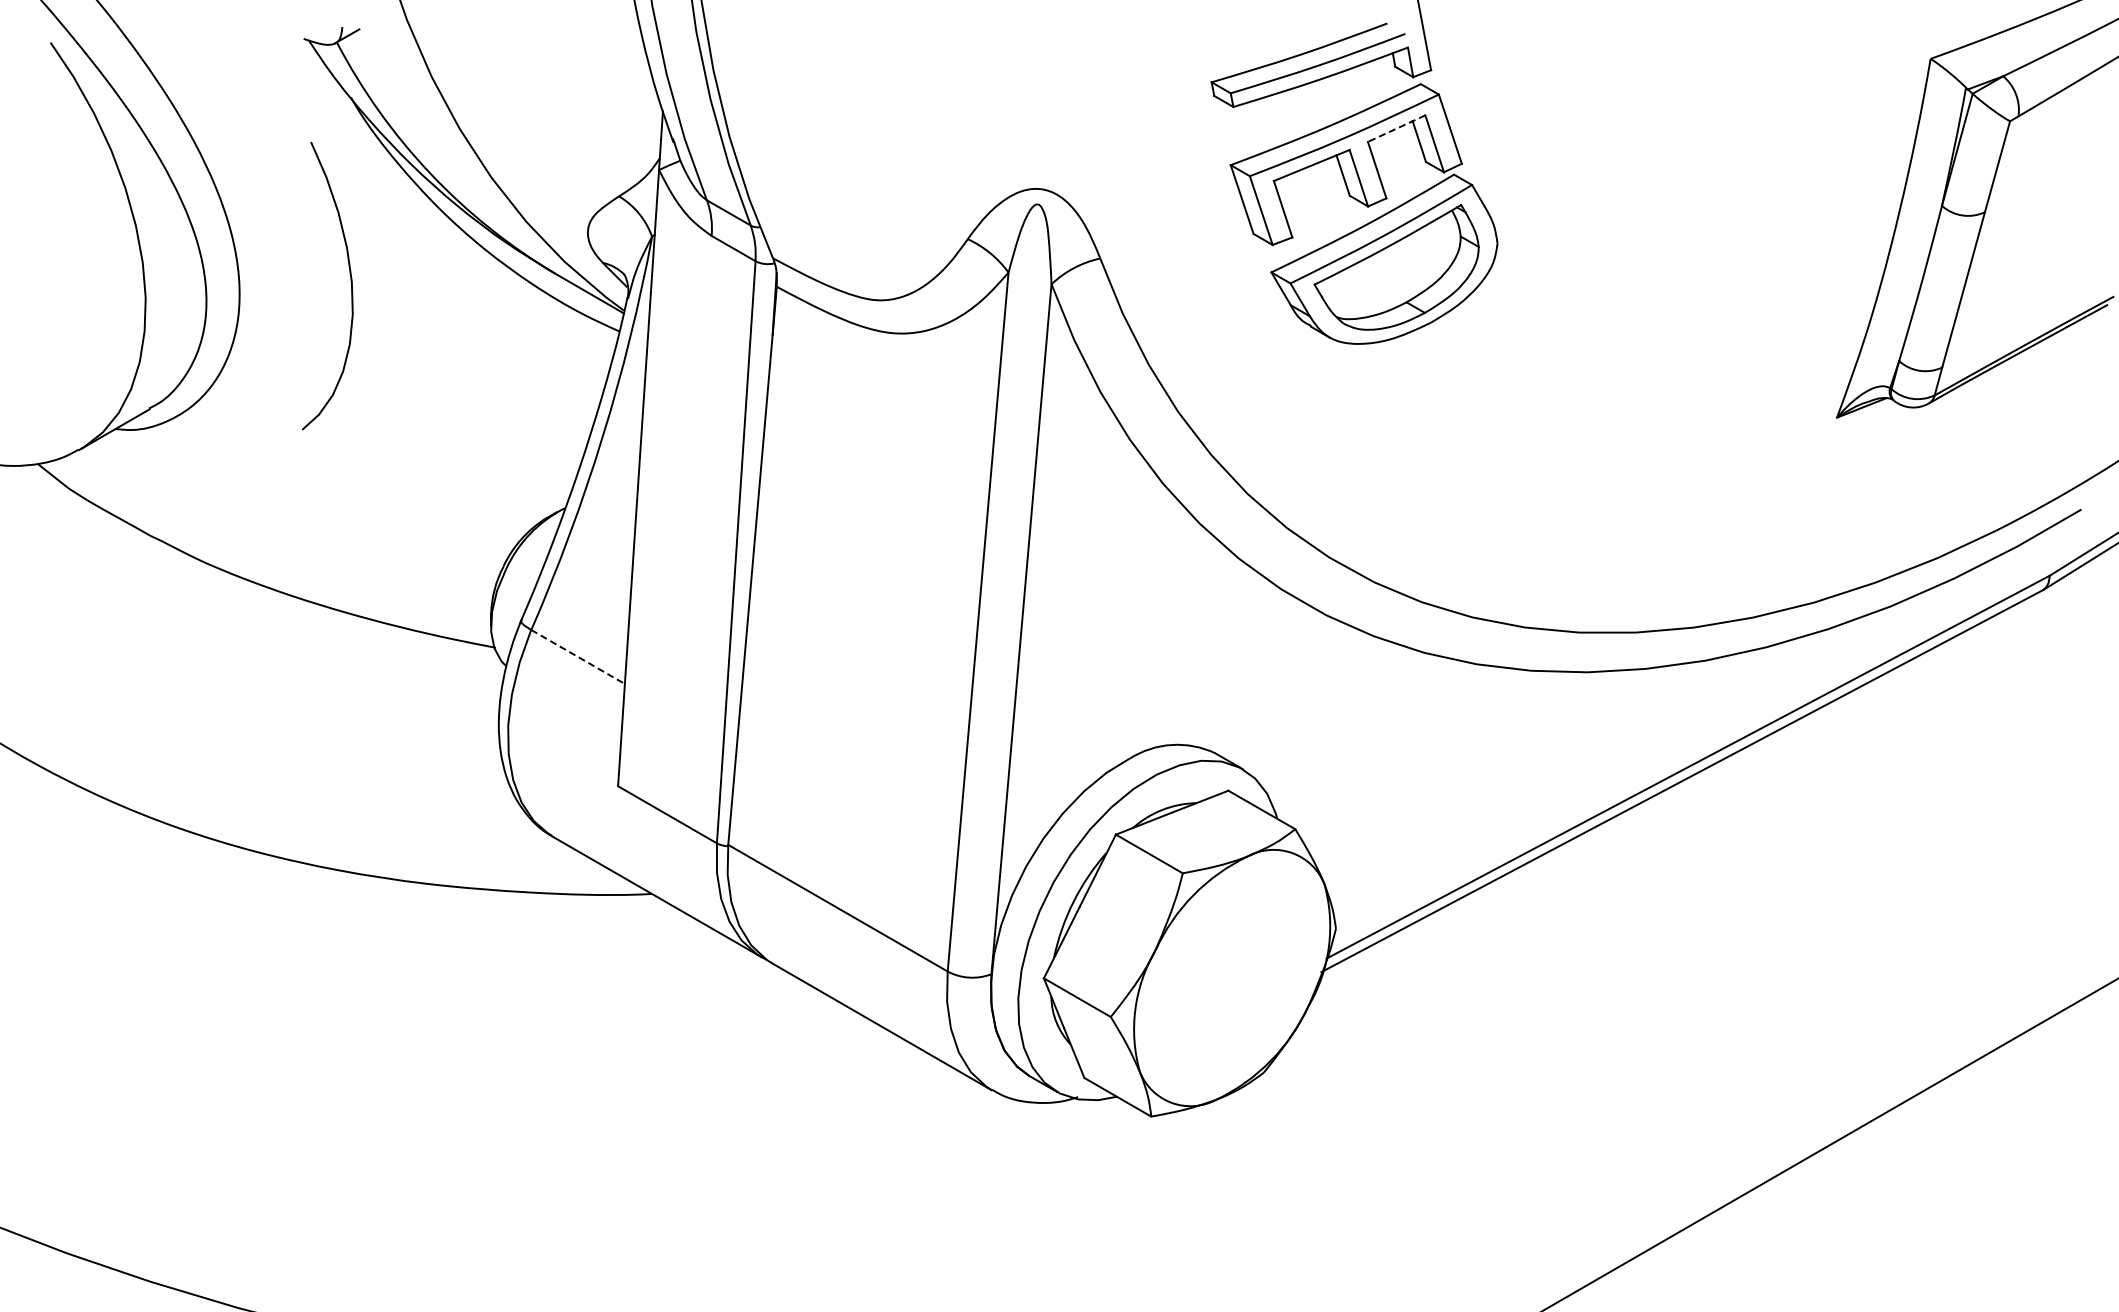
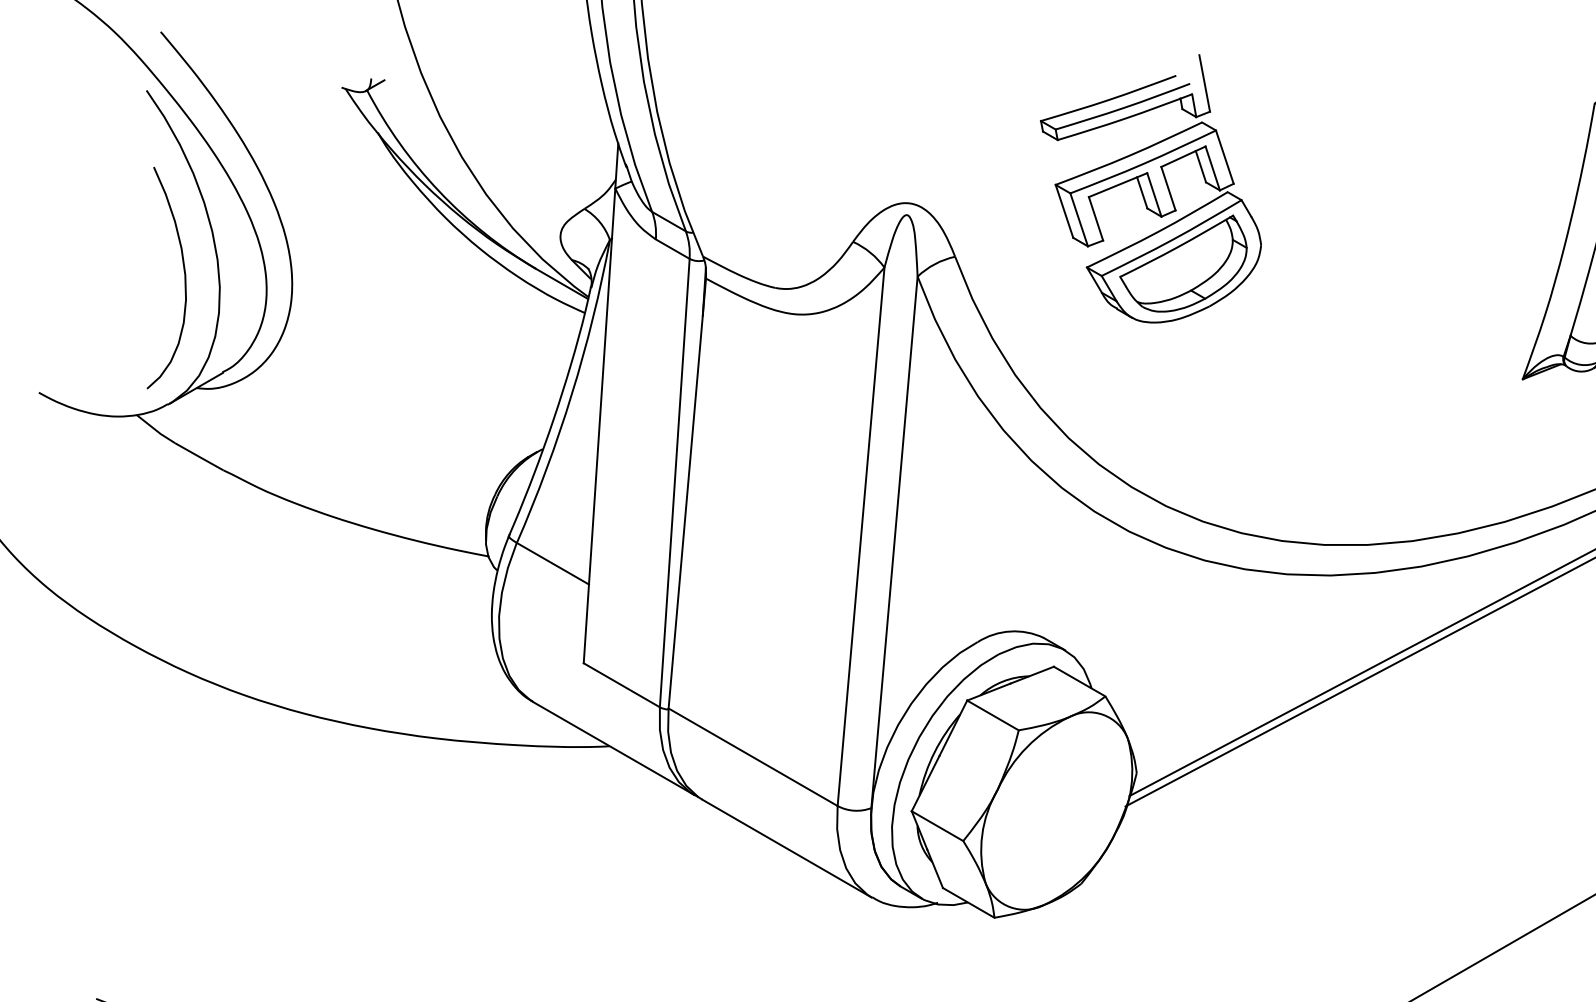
line: (1396, 128) -> (1183, 156), dashed -> solid
curve: (350, 281) -> (184, 274), moved
line: (578, 657) -> (553, 564), dashed -> solid

